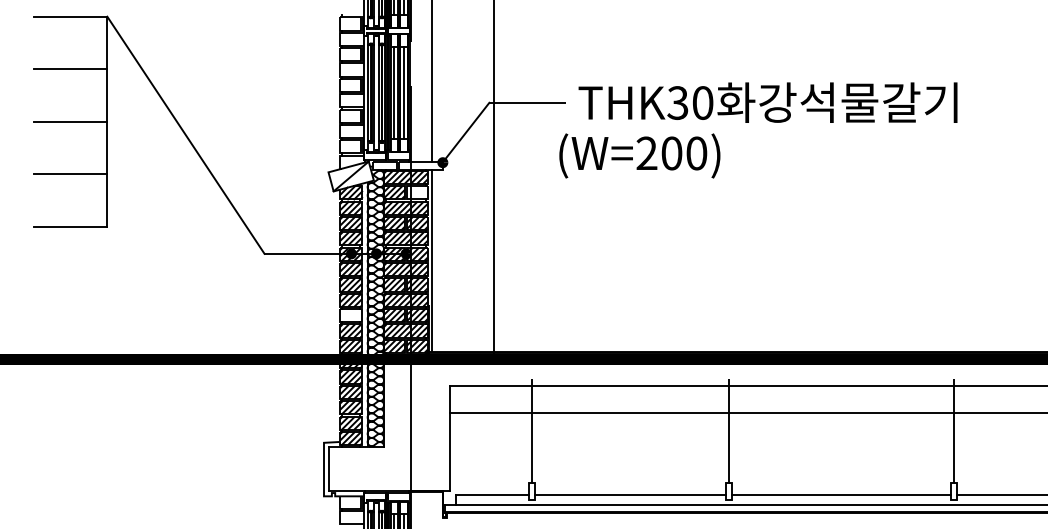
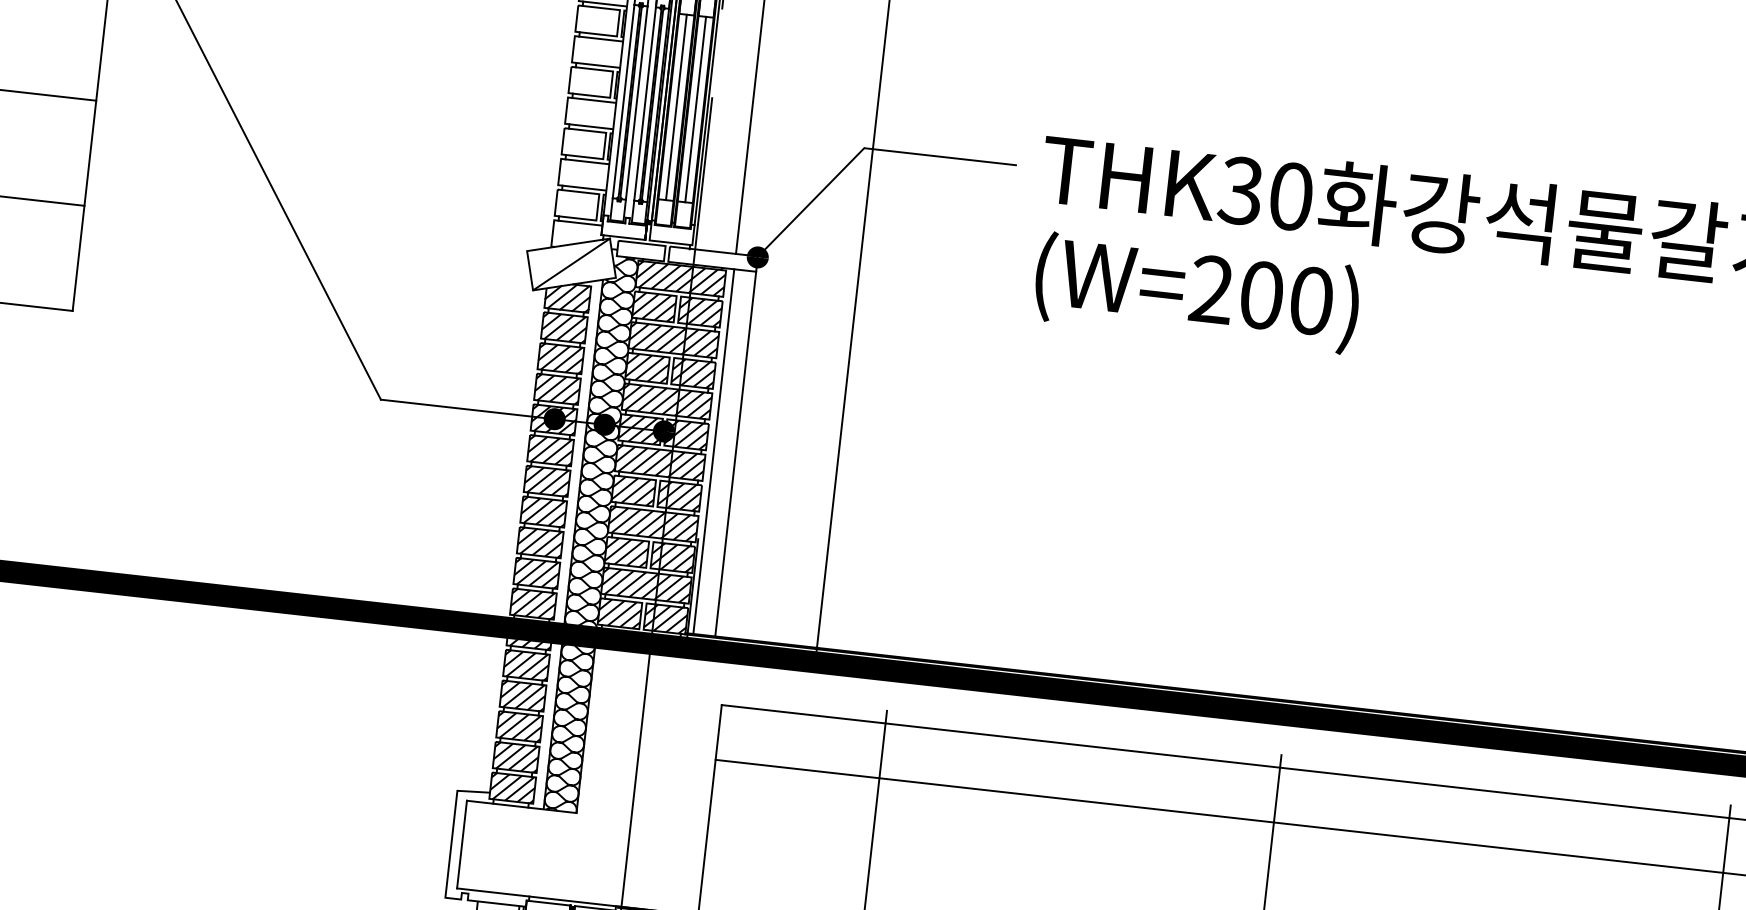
text: (639, 155) -> (1196, 292), moved
hatch: (417, 192) -> (700, 311), added
line: (442, 260) -> (735, 452), added
hatch: (351, 315) -> (540, 542), added

